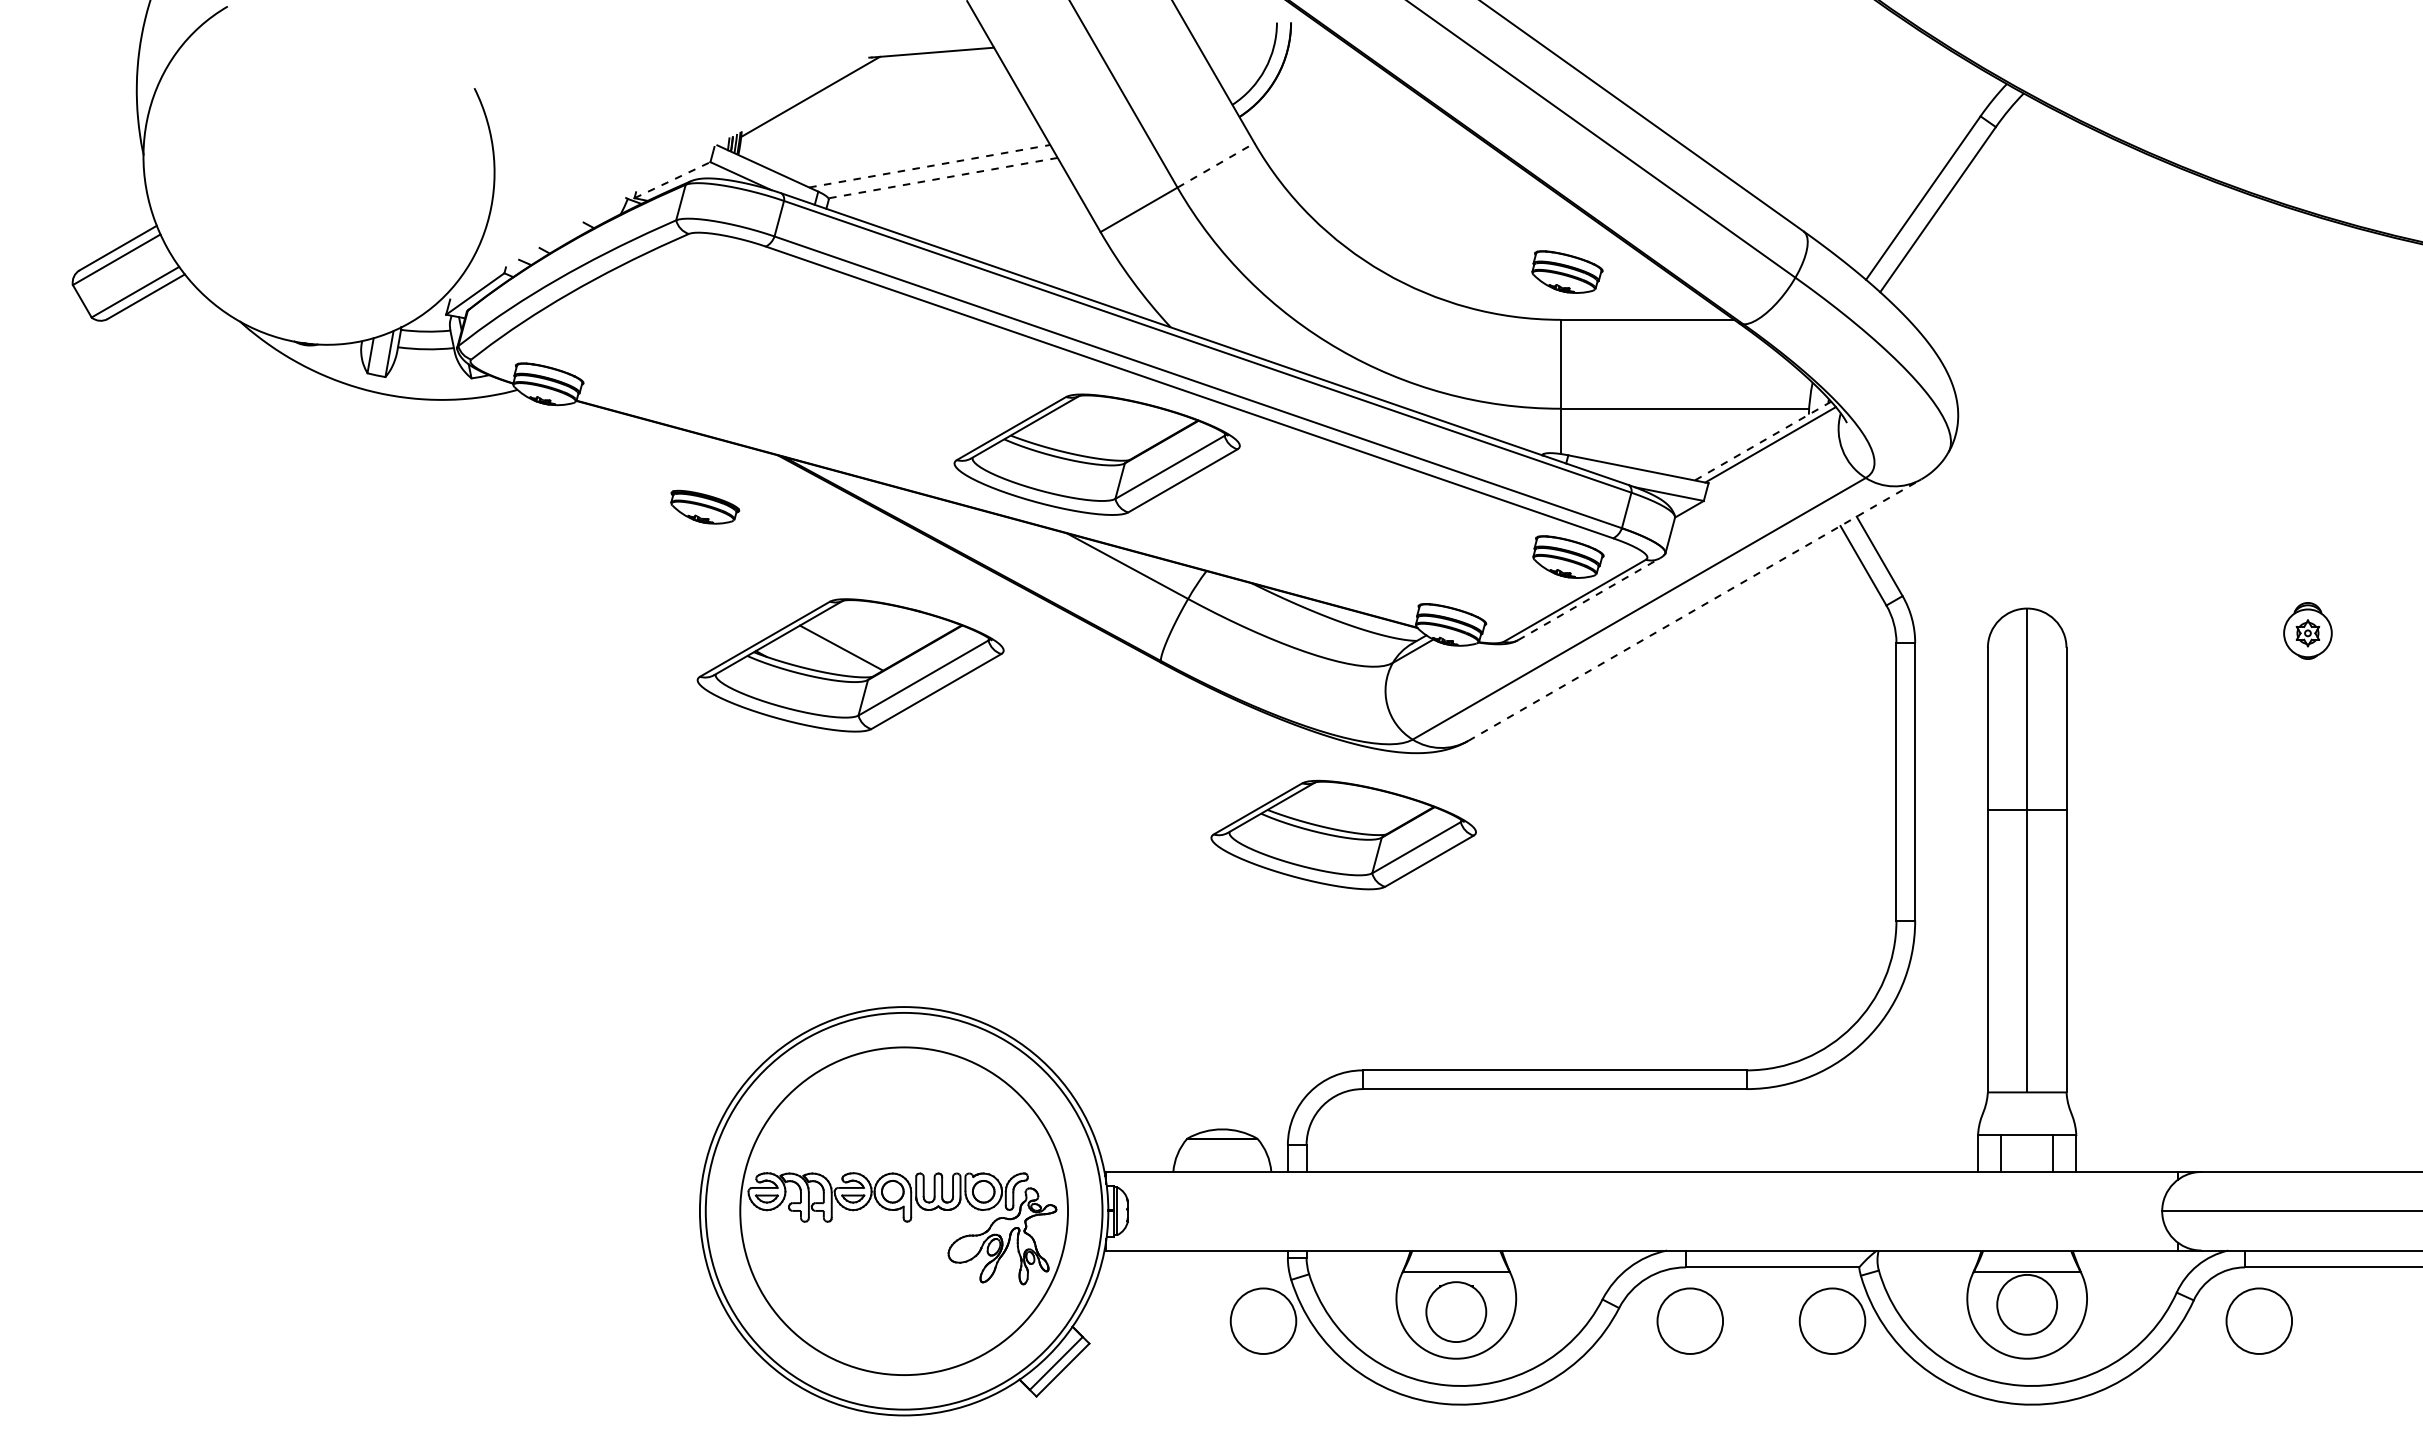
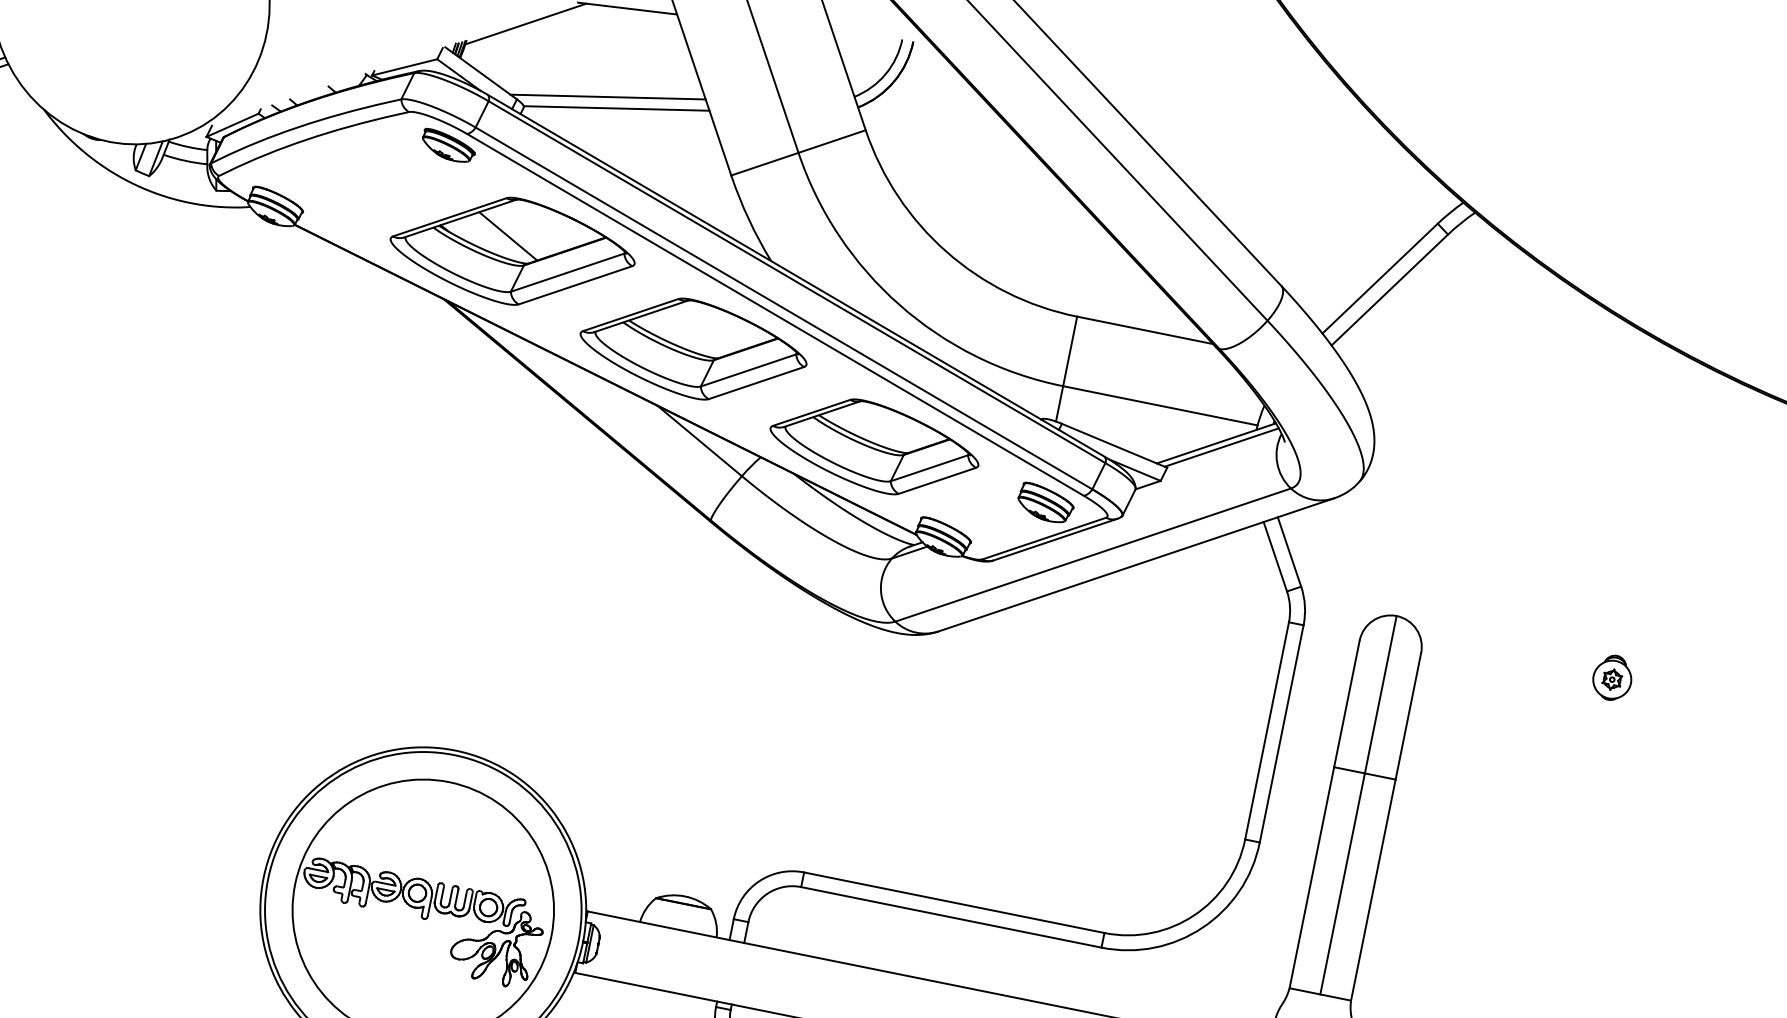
line: (1216, 165) -> (832, 141), dashed -> solid
line: (930, 166) -> (608, 97), dashed -> solid
line: (942, 178) -> (616, 108), dashed -> solid
line: (672, 179) -> (404, 66), dashed -> solid
part: (1567, 271) -> (1090, 279), removed
line: (1763, 441) -> (1216, 443), dashed -> solid
part: (705, 506) -> (449, 145), moved
line: (1589, 599) -> (1055, 539), dashed -> solid
line: (1694, 610) -> (1136, 565), dashed -> solid
part: (850, 665) -> (512, 251), moved
part: (1343, 834) -> (874, 446), moved

